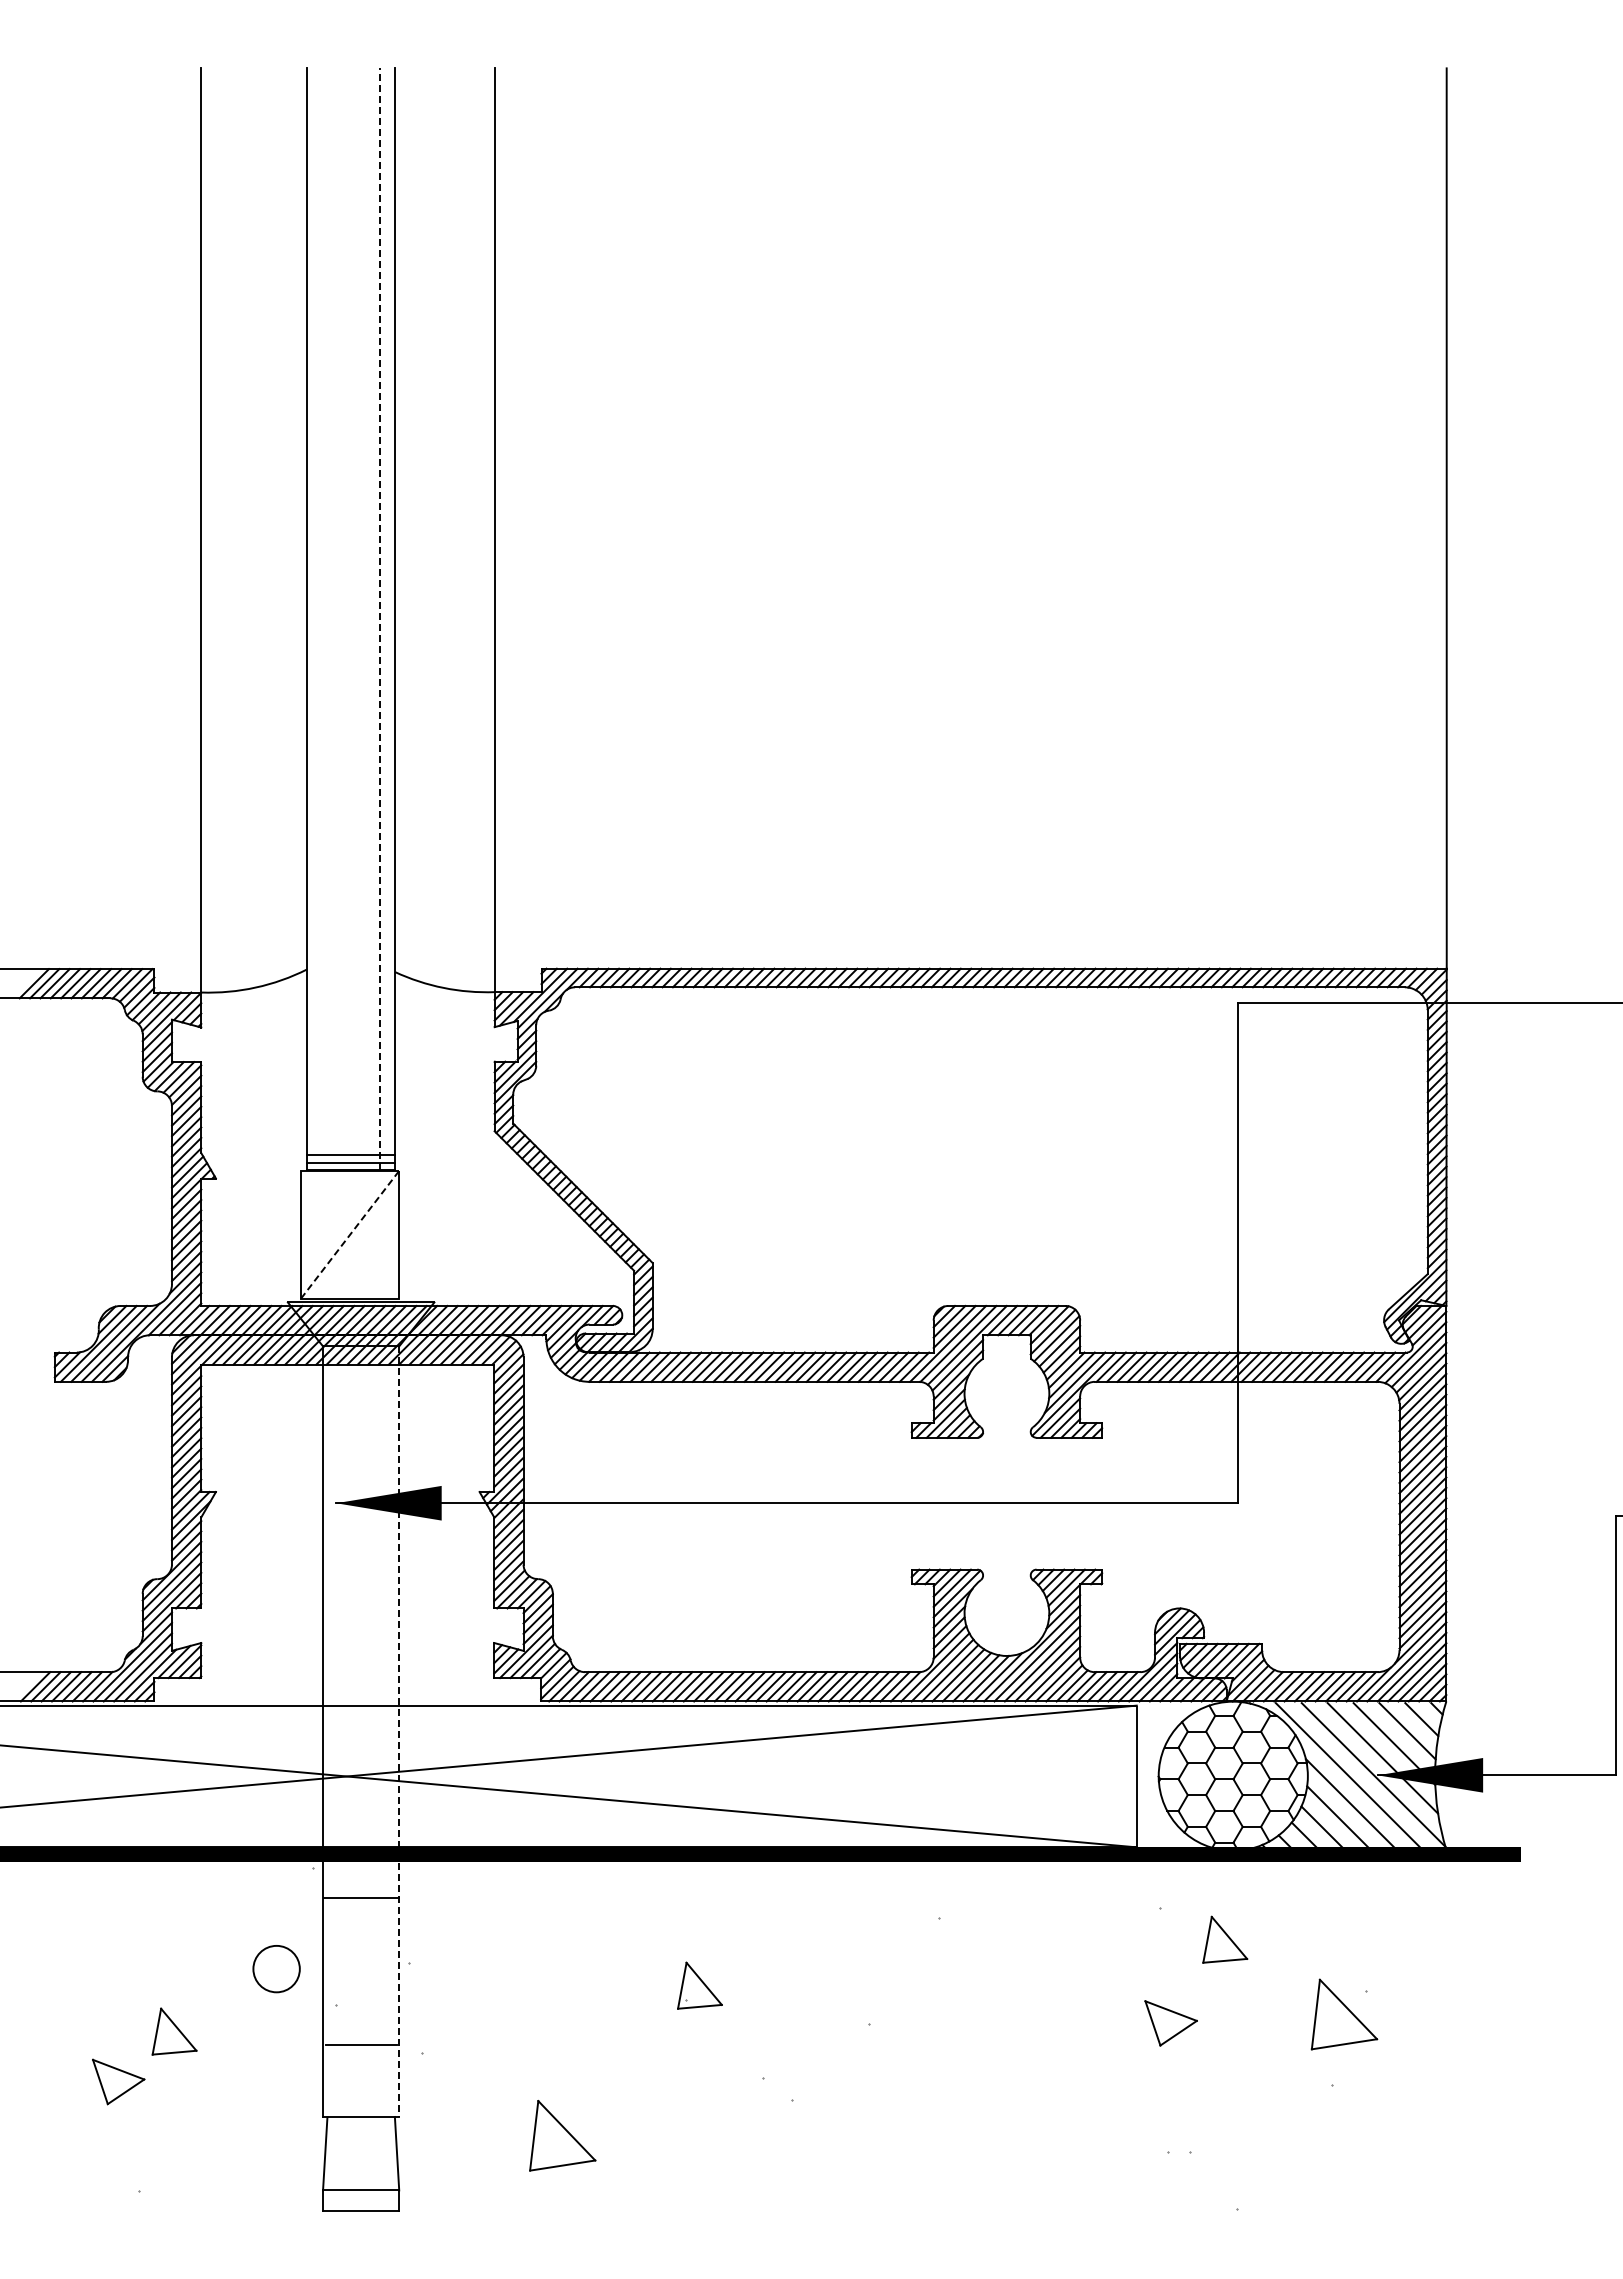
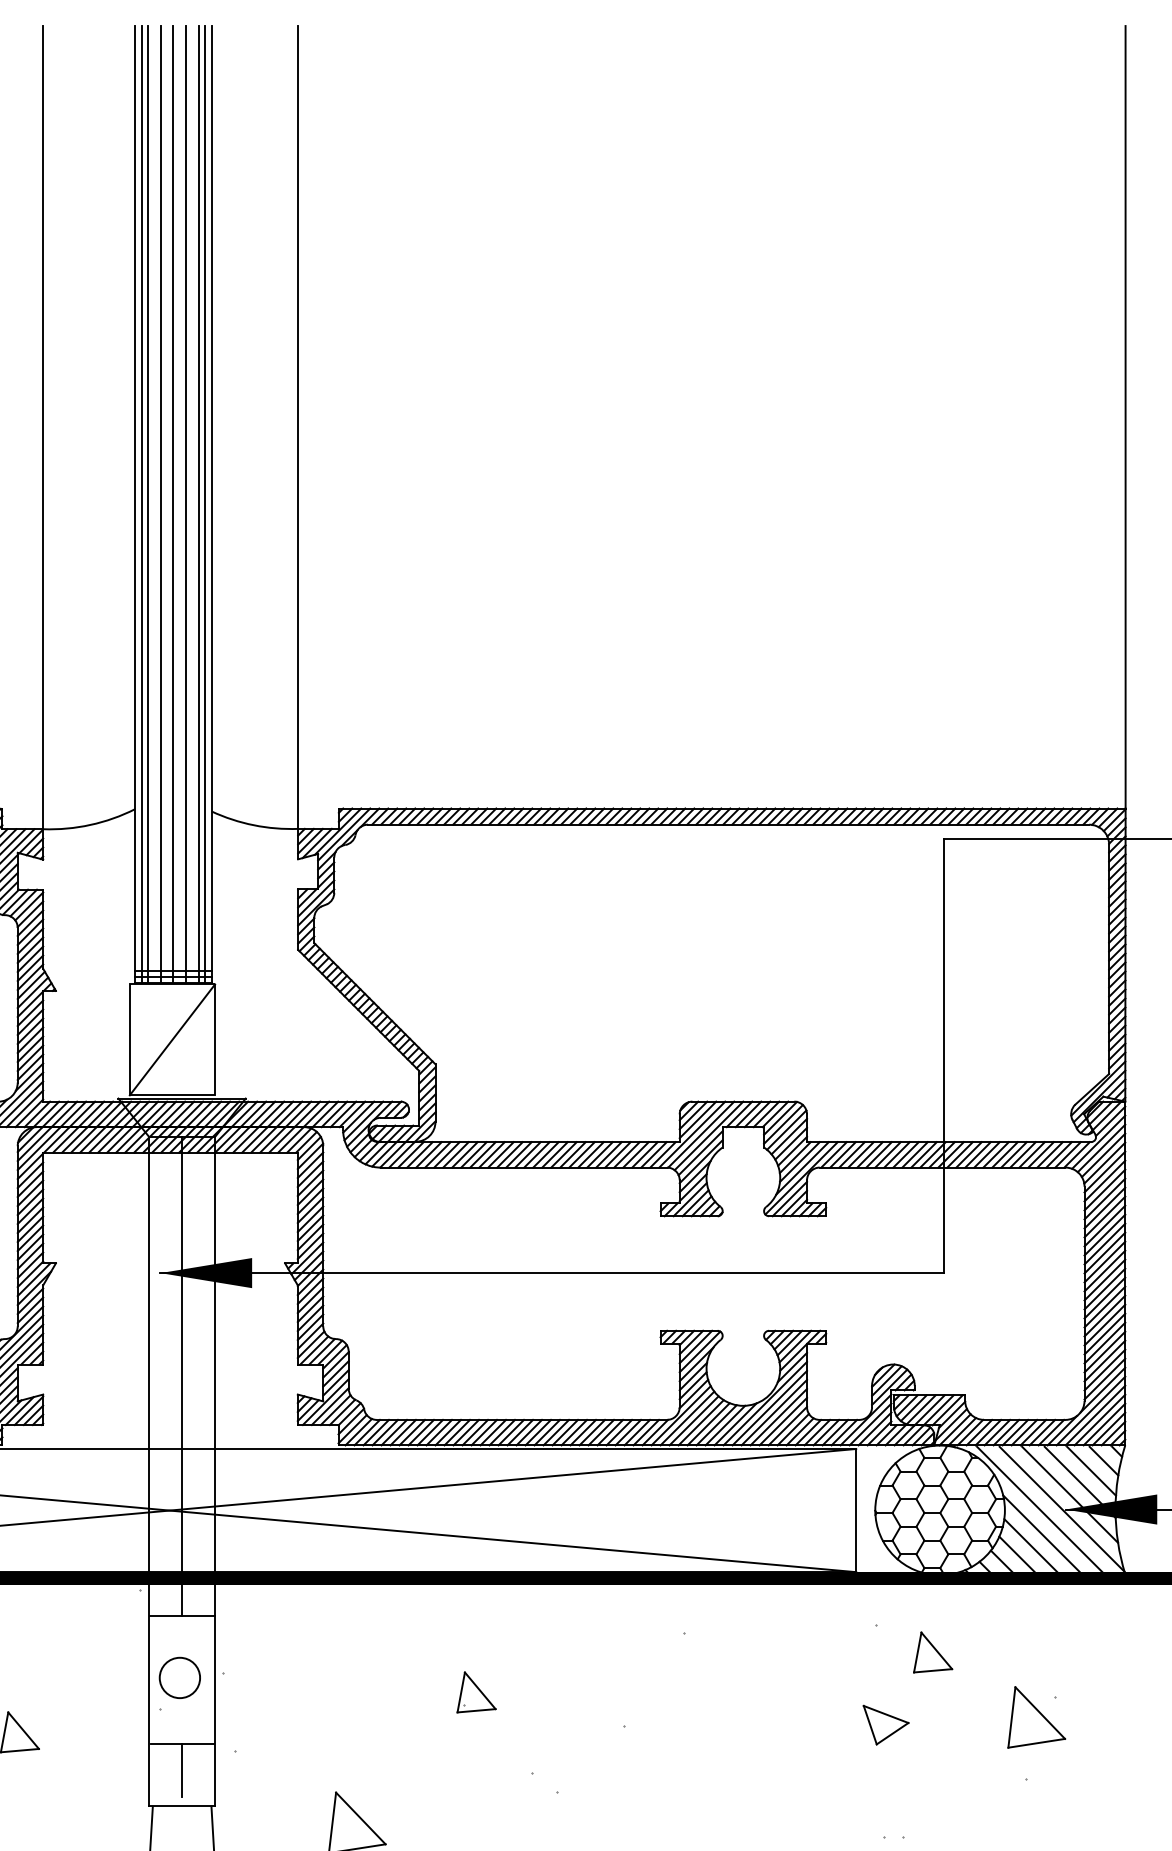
line: (314, 618) -> (141, 504), added
line: (321, 618) -> (147, 504), added
line: (336, 618) -> (160, 504), added
line: (351, 618) -> (173, 504), added
line: (365, 618) -> (185, 504), added
line: (387, 618) -> (205, 504), added
line: (380, 619) -> (198, 505), dashed -> solid
line: (349, 1235) -> (172, 1040), dashed -> solid
line: (361, 1621) -> (182, 1375), added
line: (399, 1732) -> (215, 1472), dashed -> solid
circle: (276, 1969) -> (179, 1678), moved
line: (361, 2075) -> (182, 1770), added

